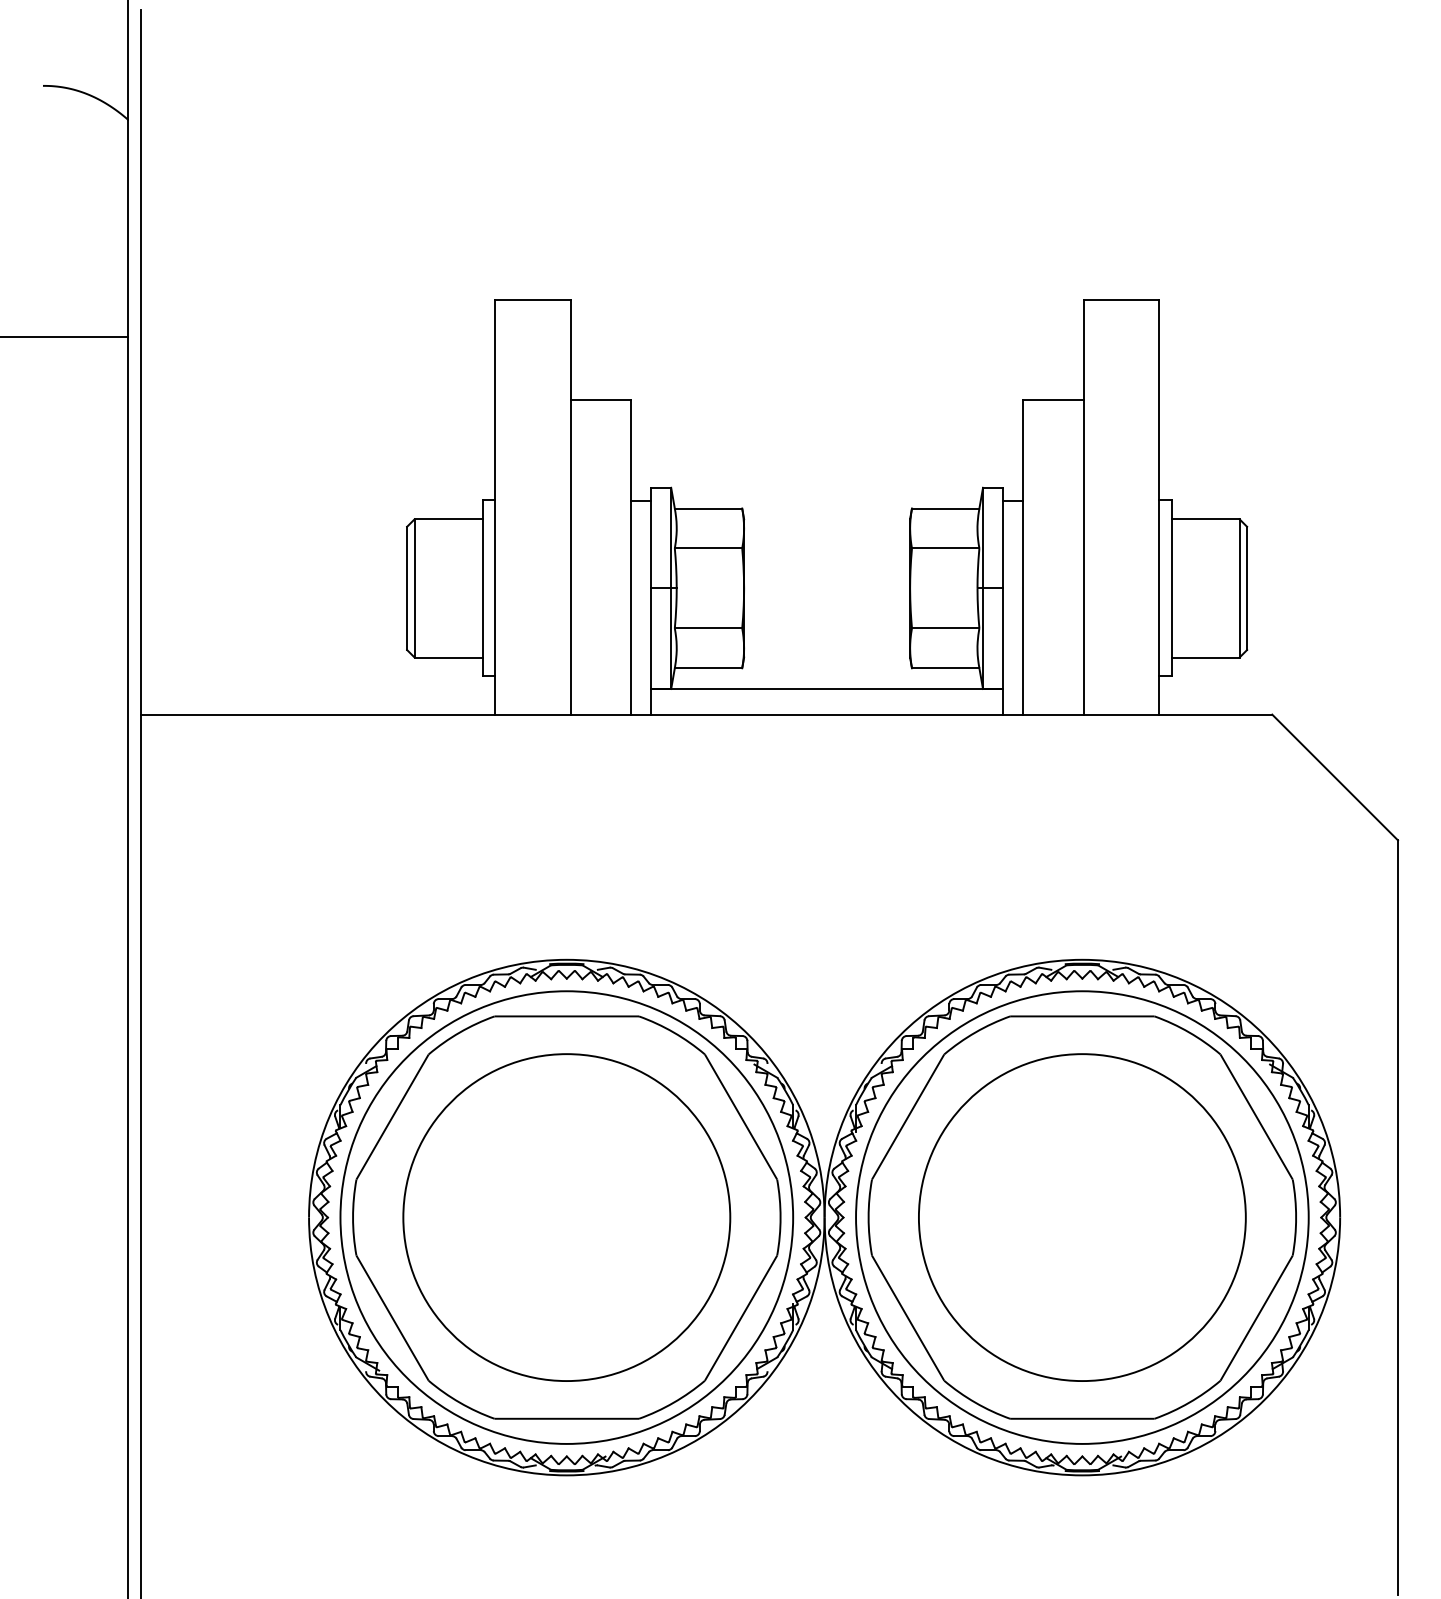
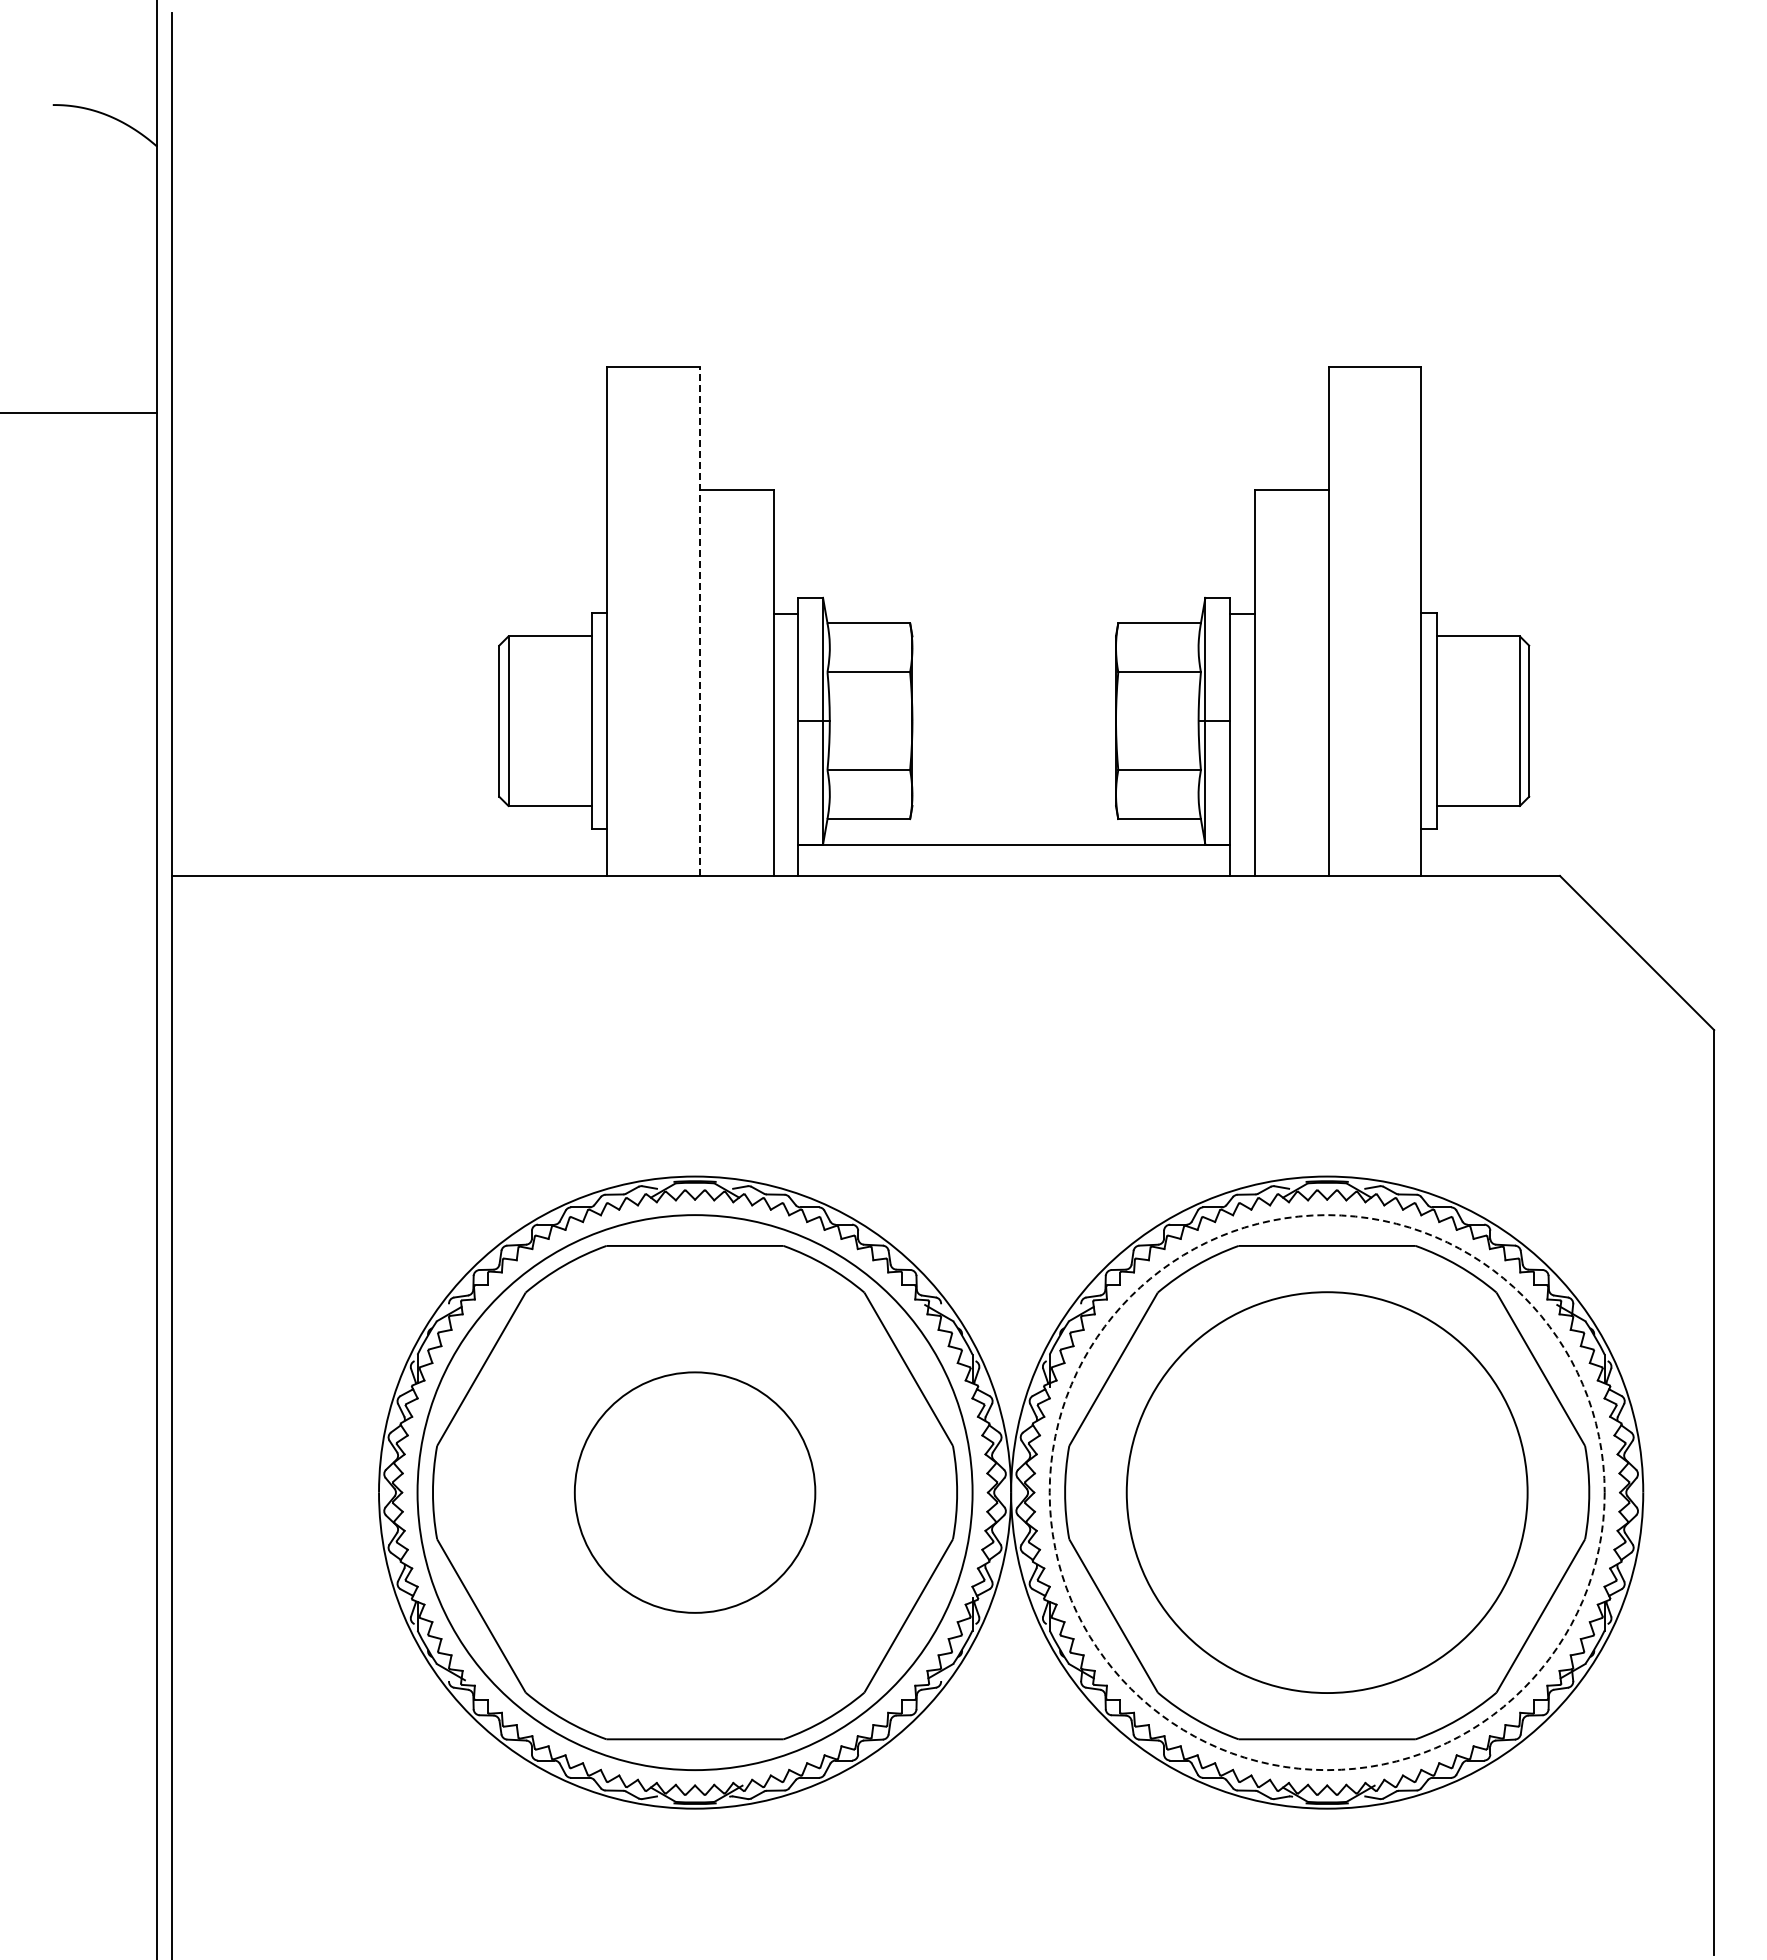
line: (570, 507) -> (699, 621), solid -> dashed
circle: (566, 1217) -> (694, 1492), size x0.6
circle: (1081, 1217) -> (1326, 1492), solid -> dashed

